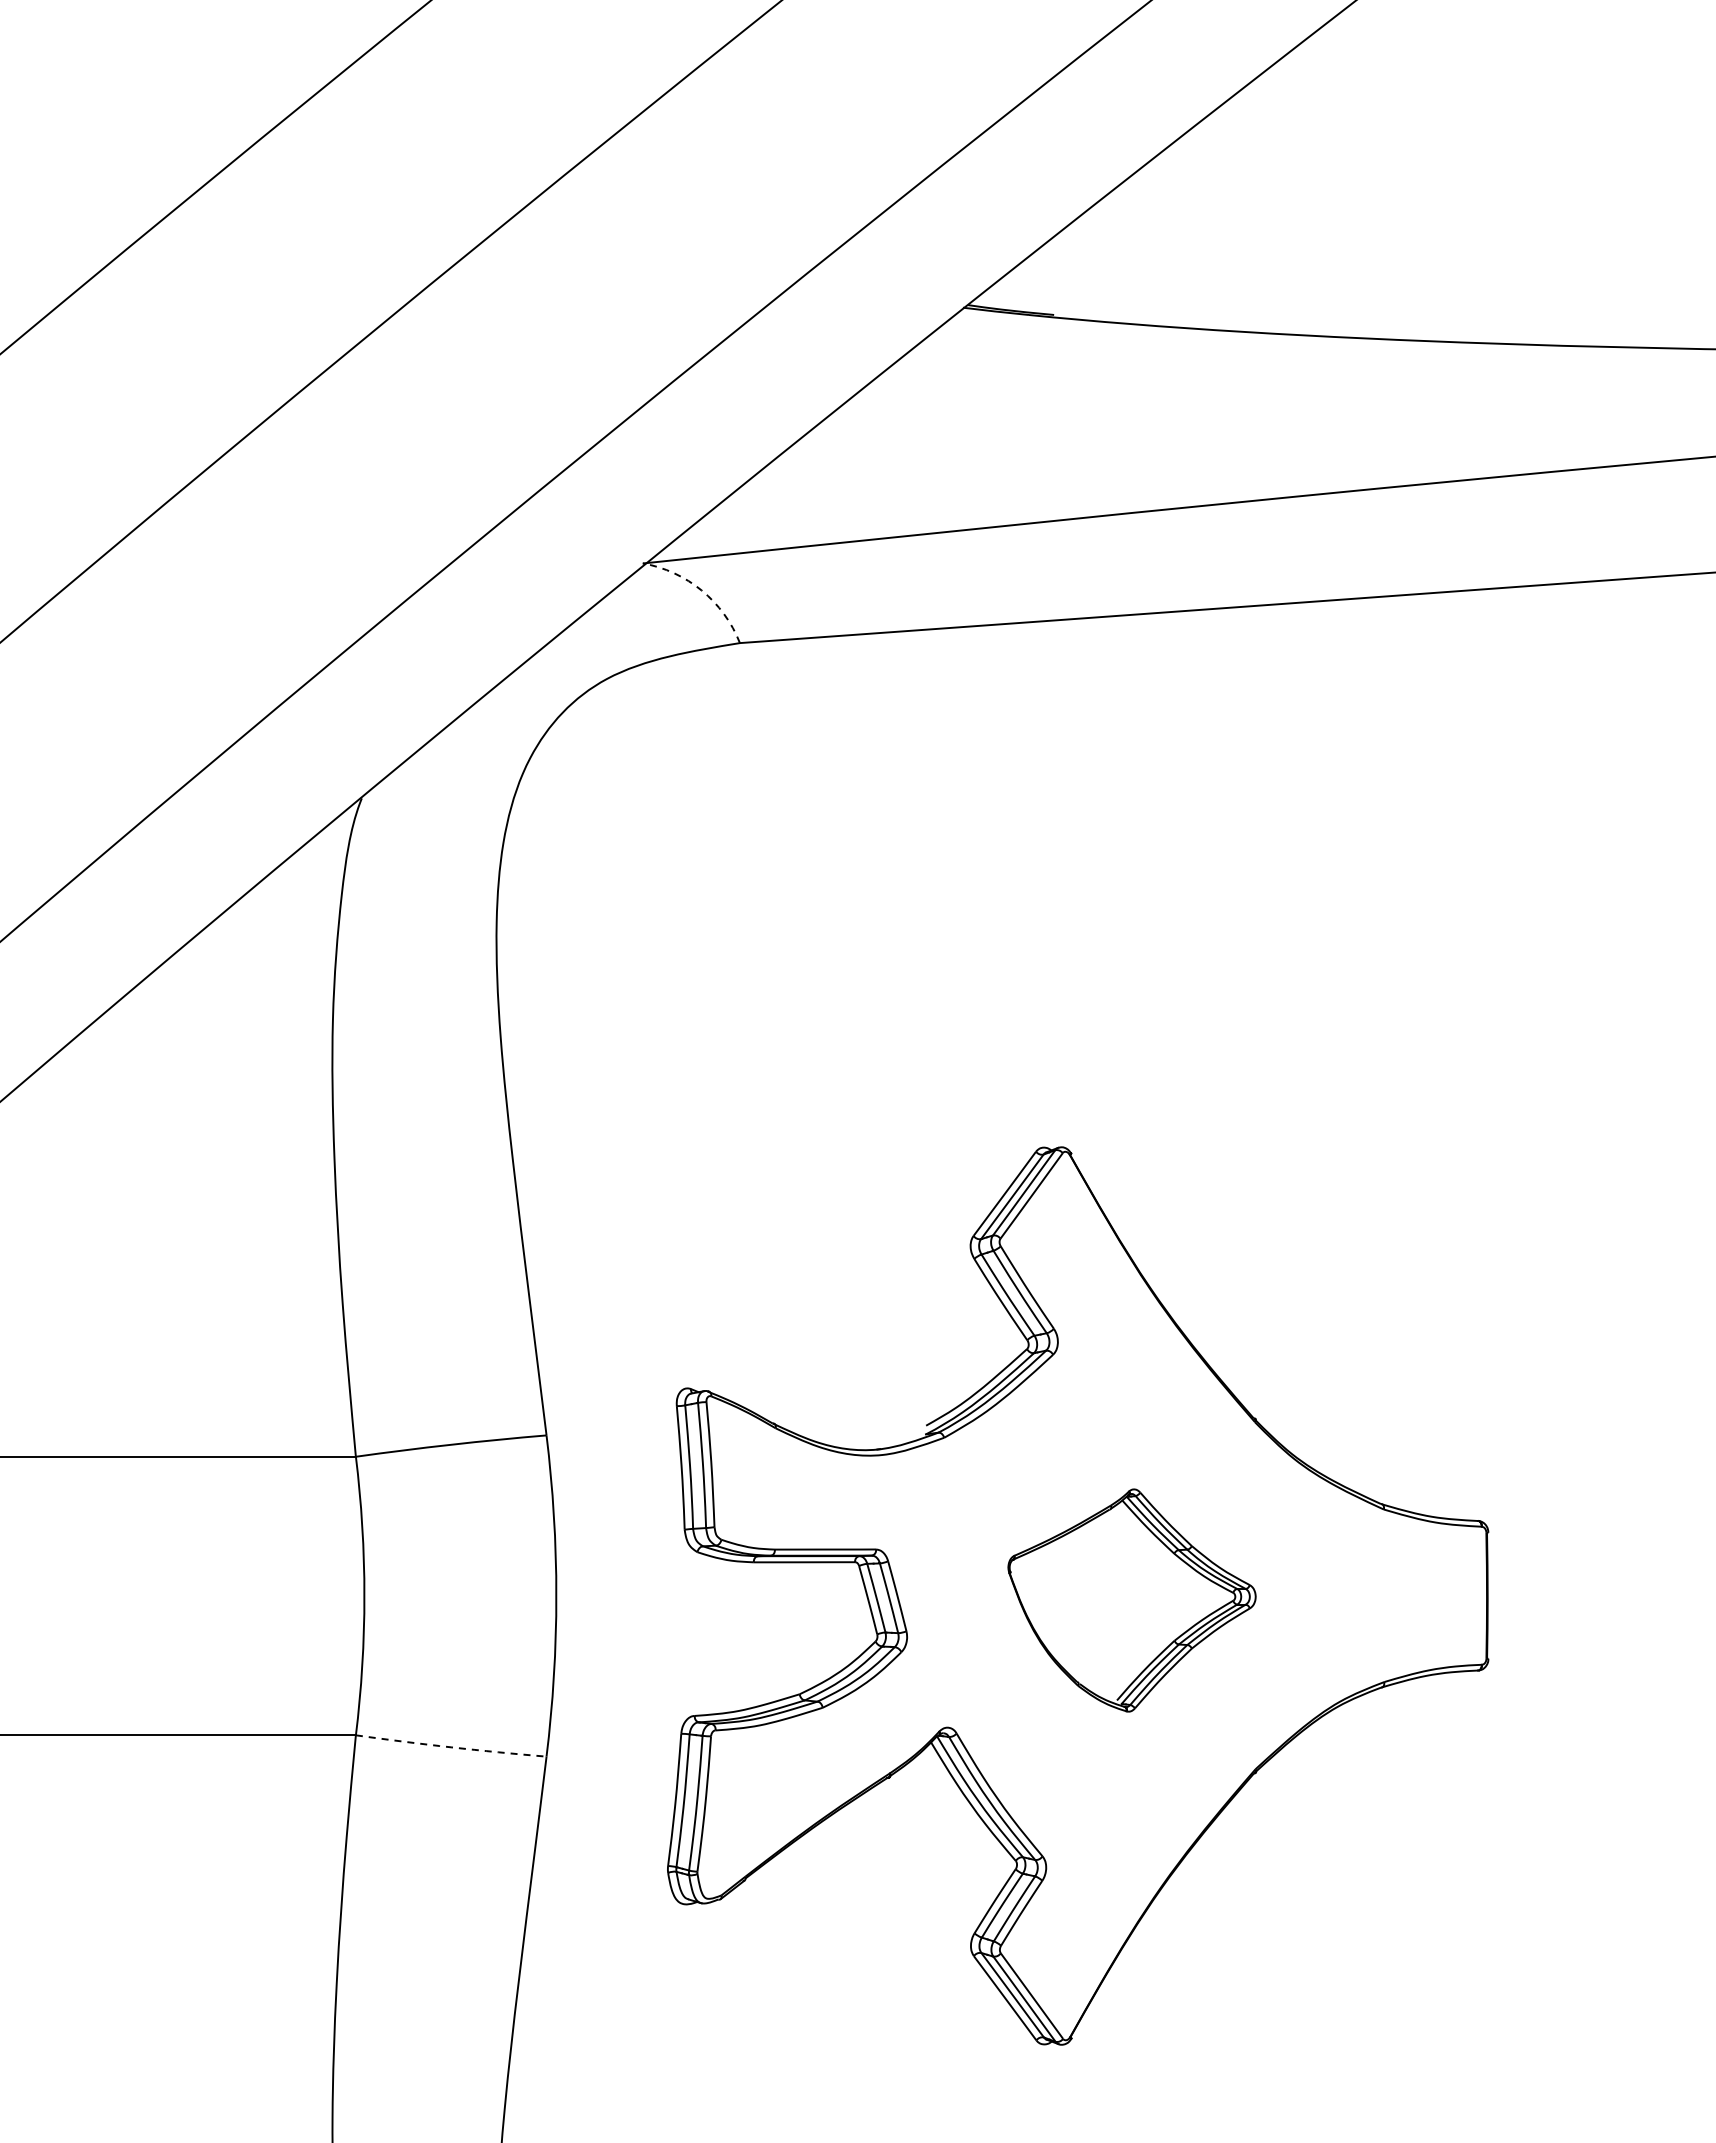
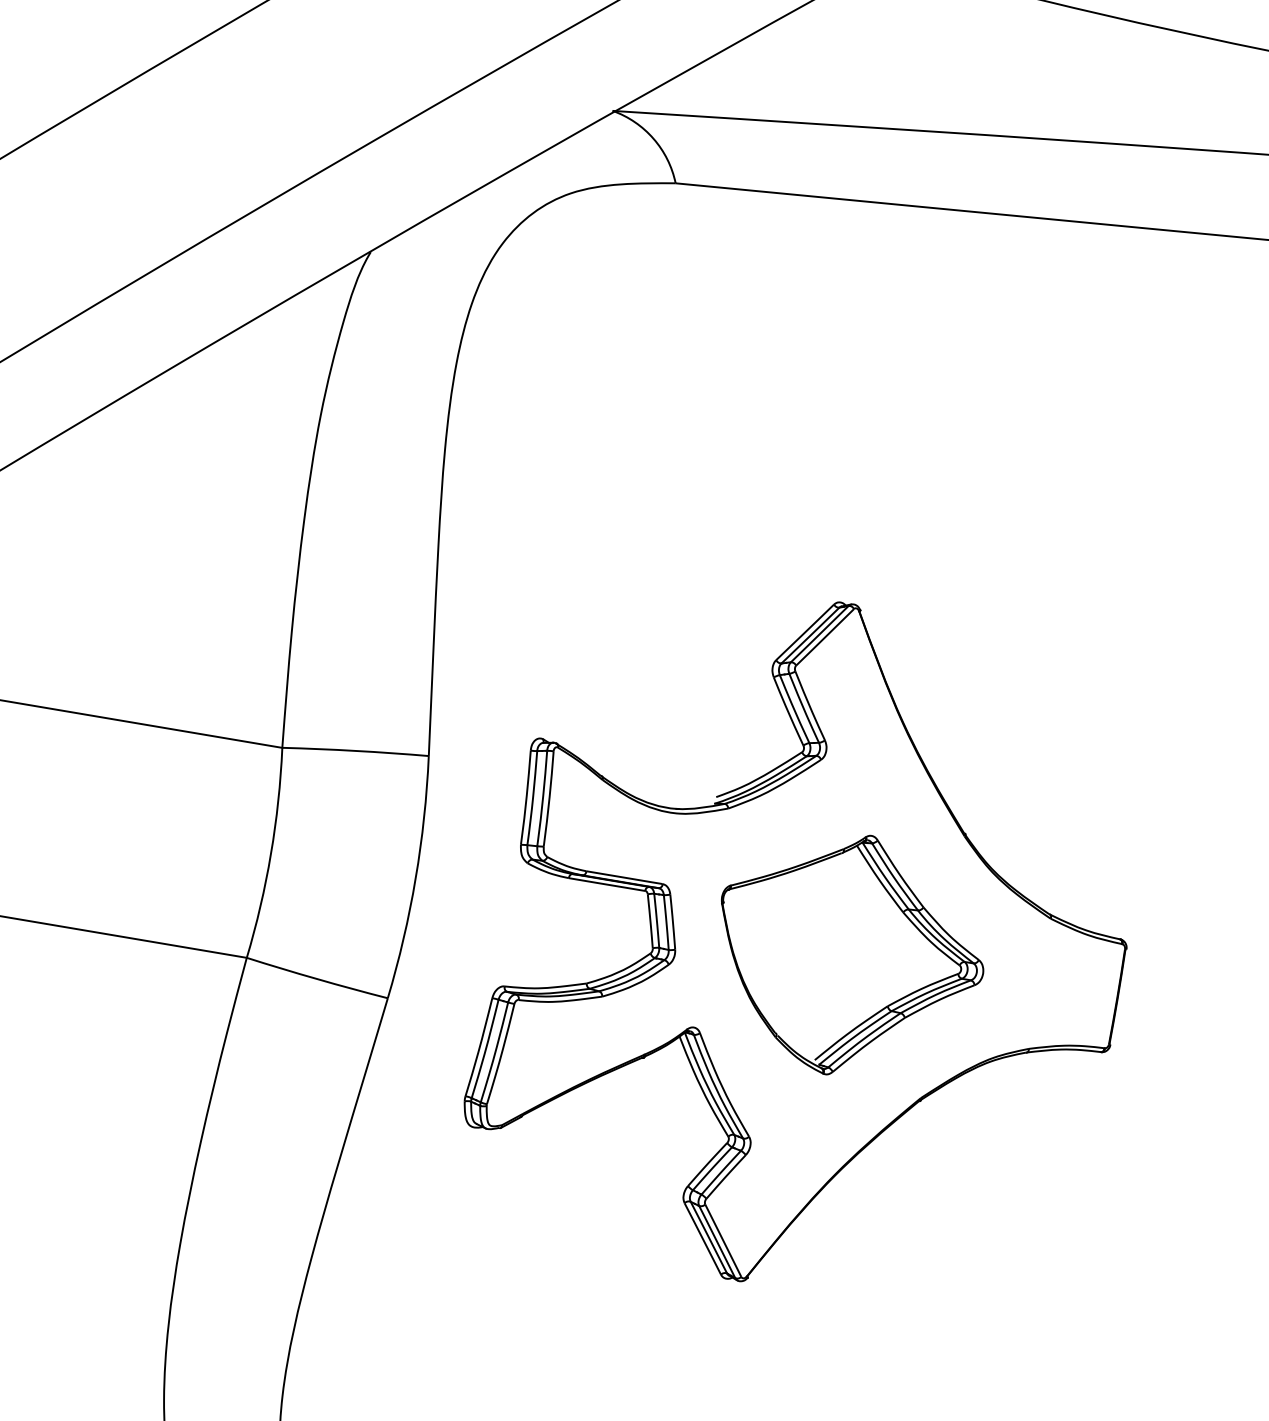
arc: (701, 590) -> (653, 138), dashed -> solid
part: (1131, 1600) -> (848, 955), size x1.43
arc: (451, 1747) -> (317, 979), dashed -> solid

